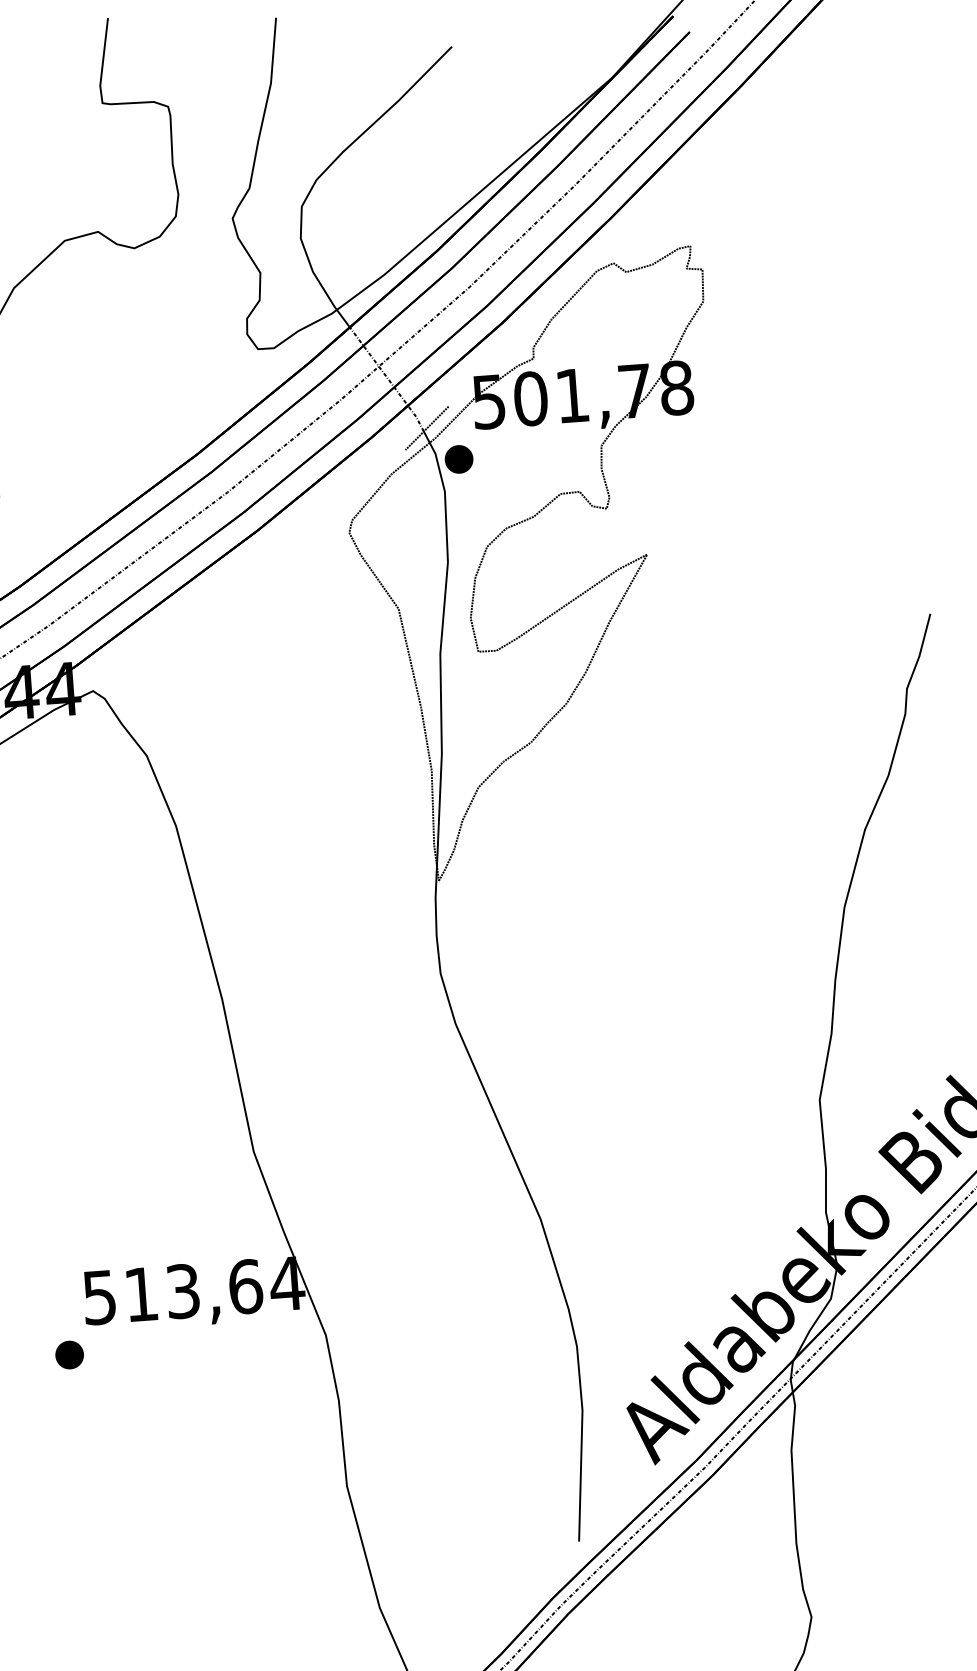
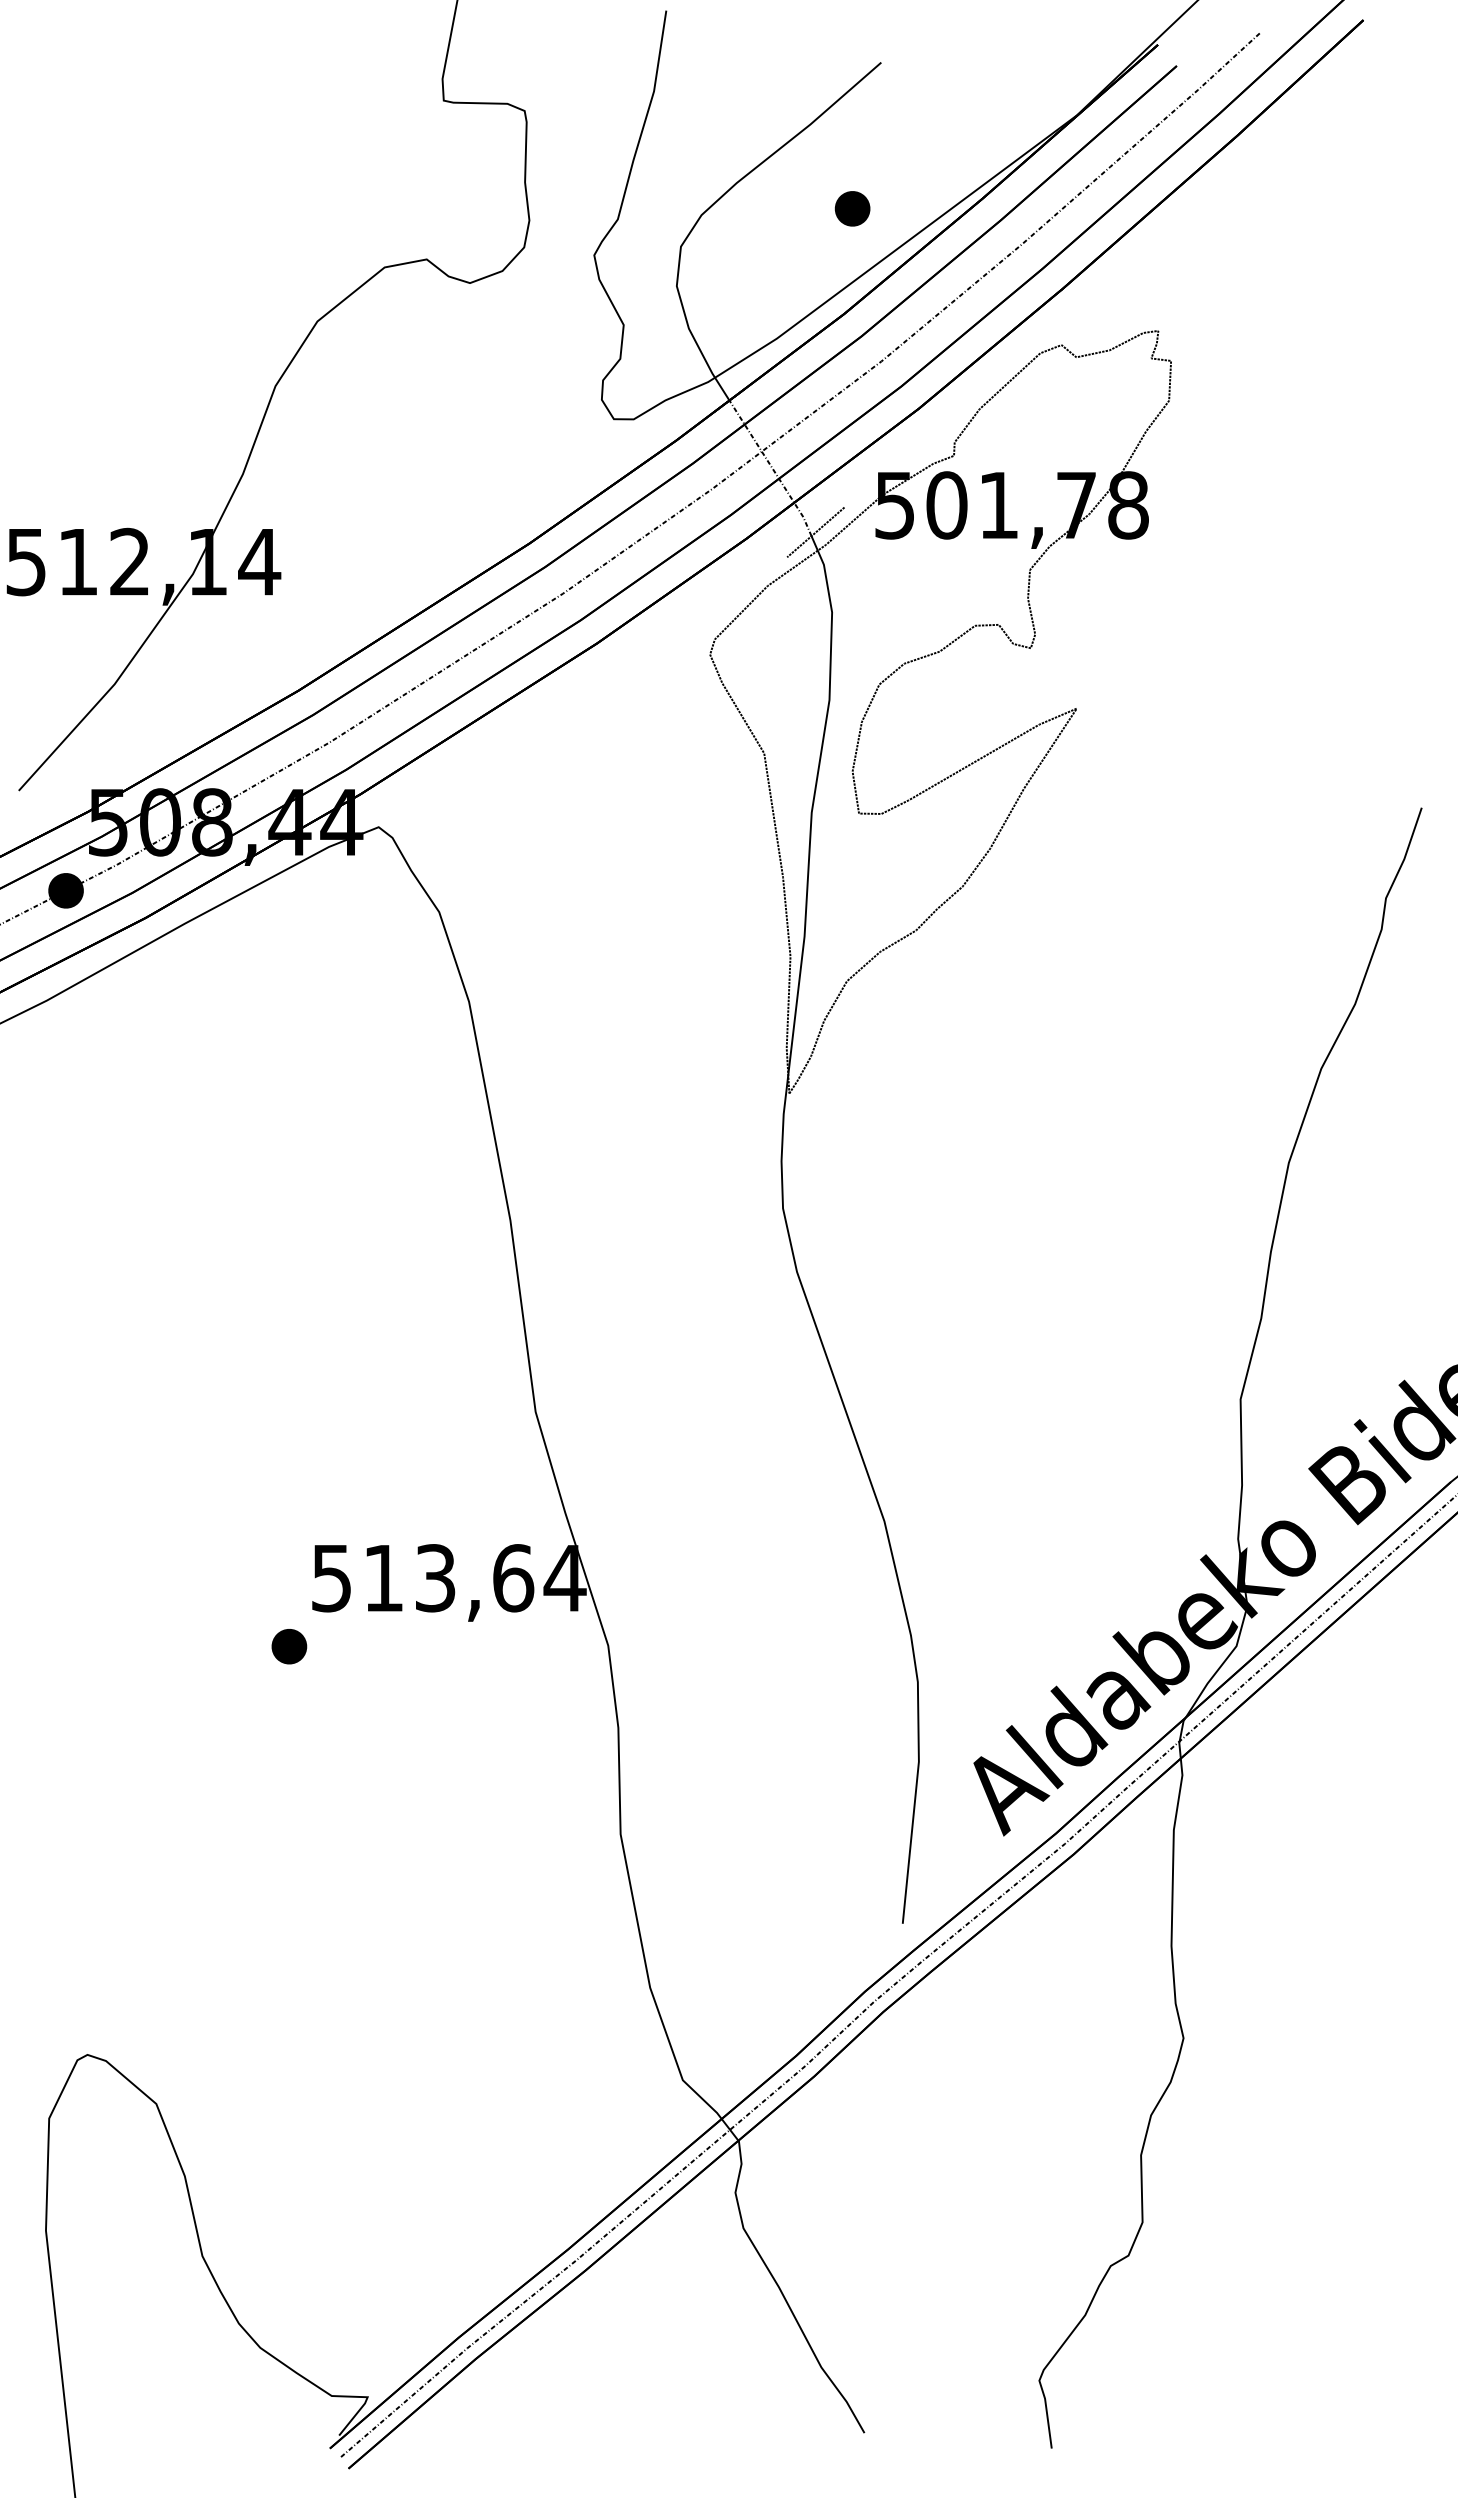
part: (458, 459) -> (852, 208), moved

